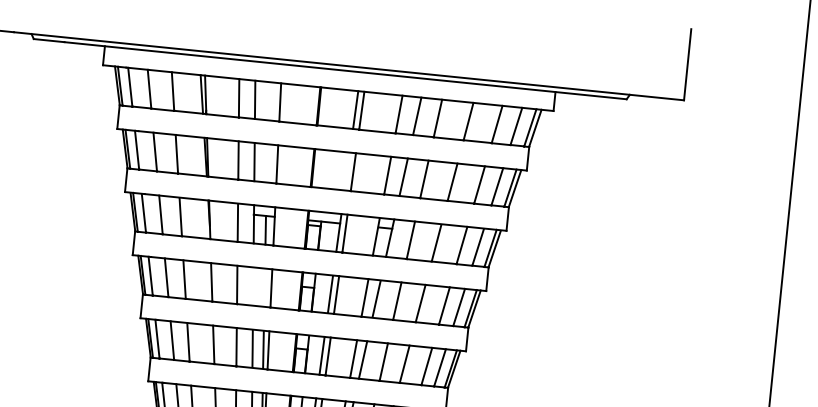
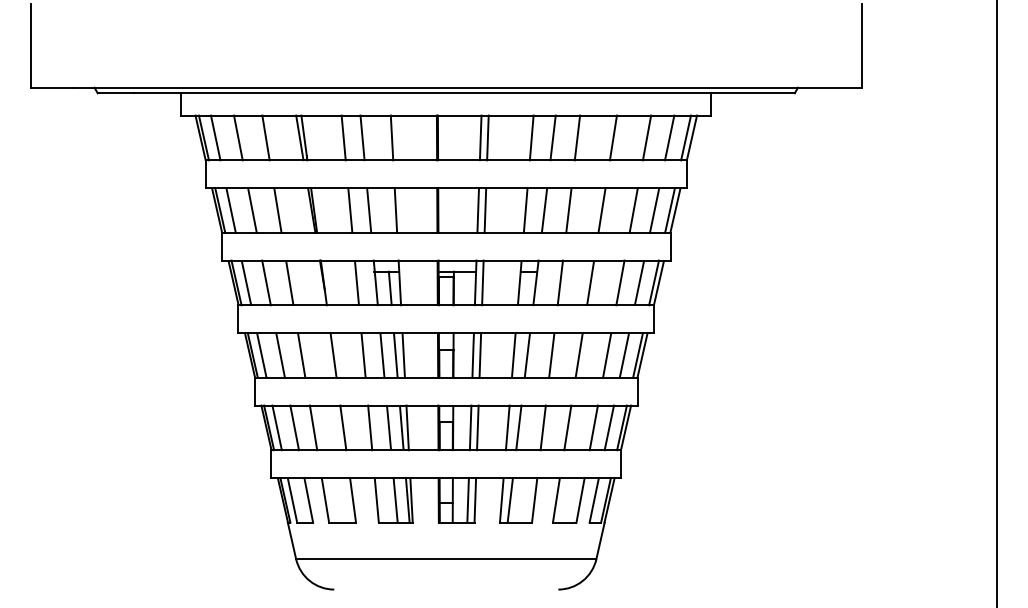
line: (347, 171) -> (478, 210), added
line: (253, 286) -> (382, 355), added
line: (264, 287) -> (395, 355), added

